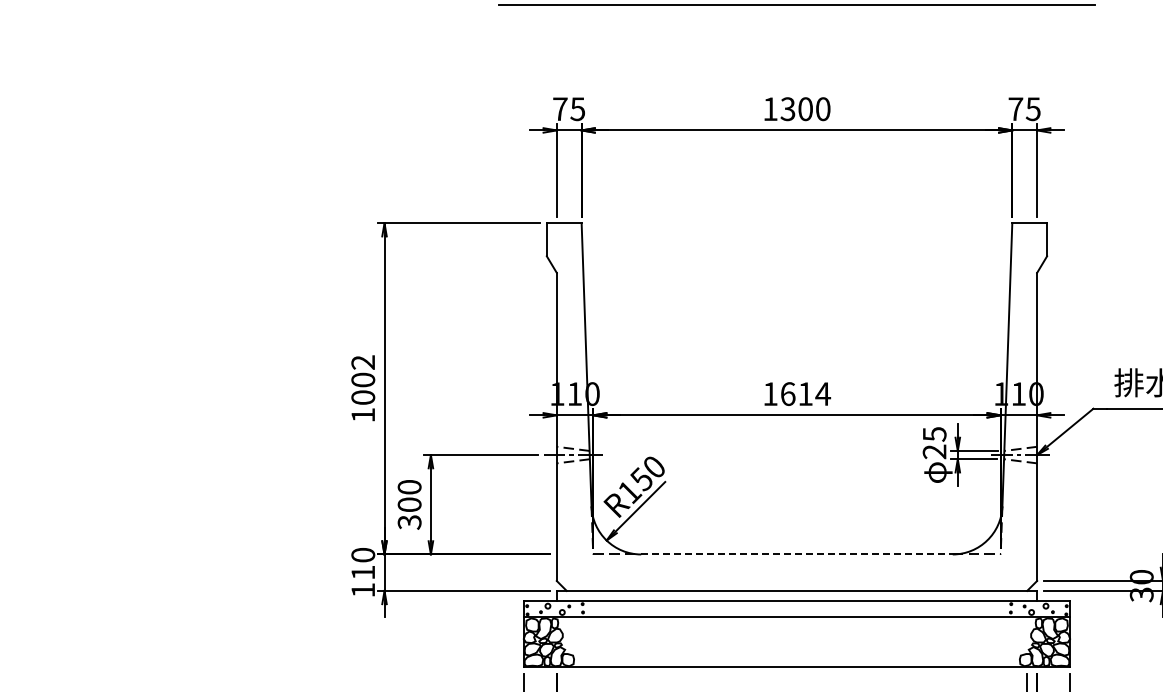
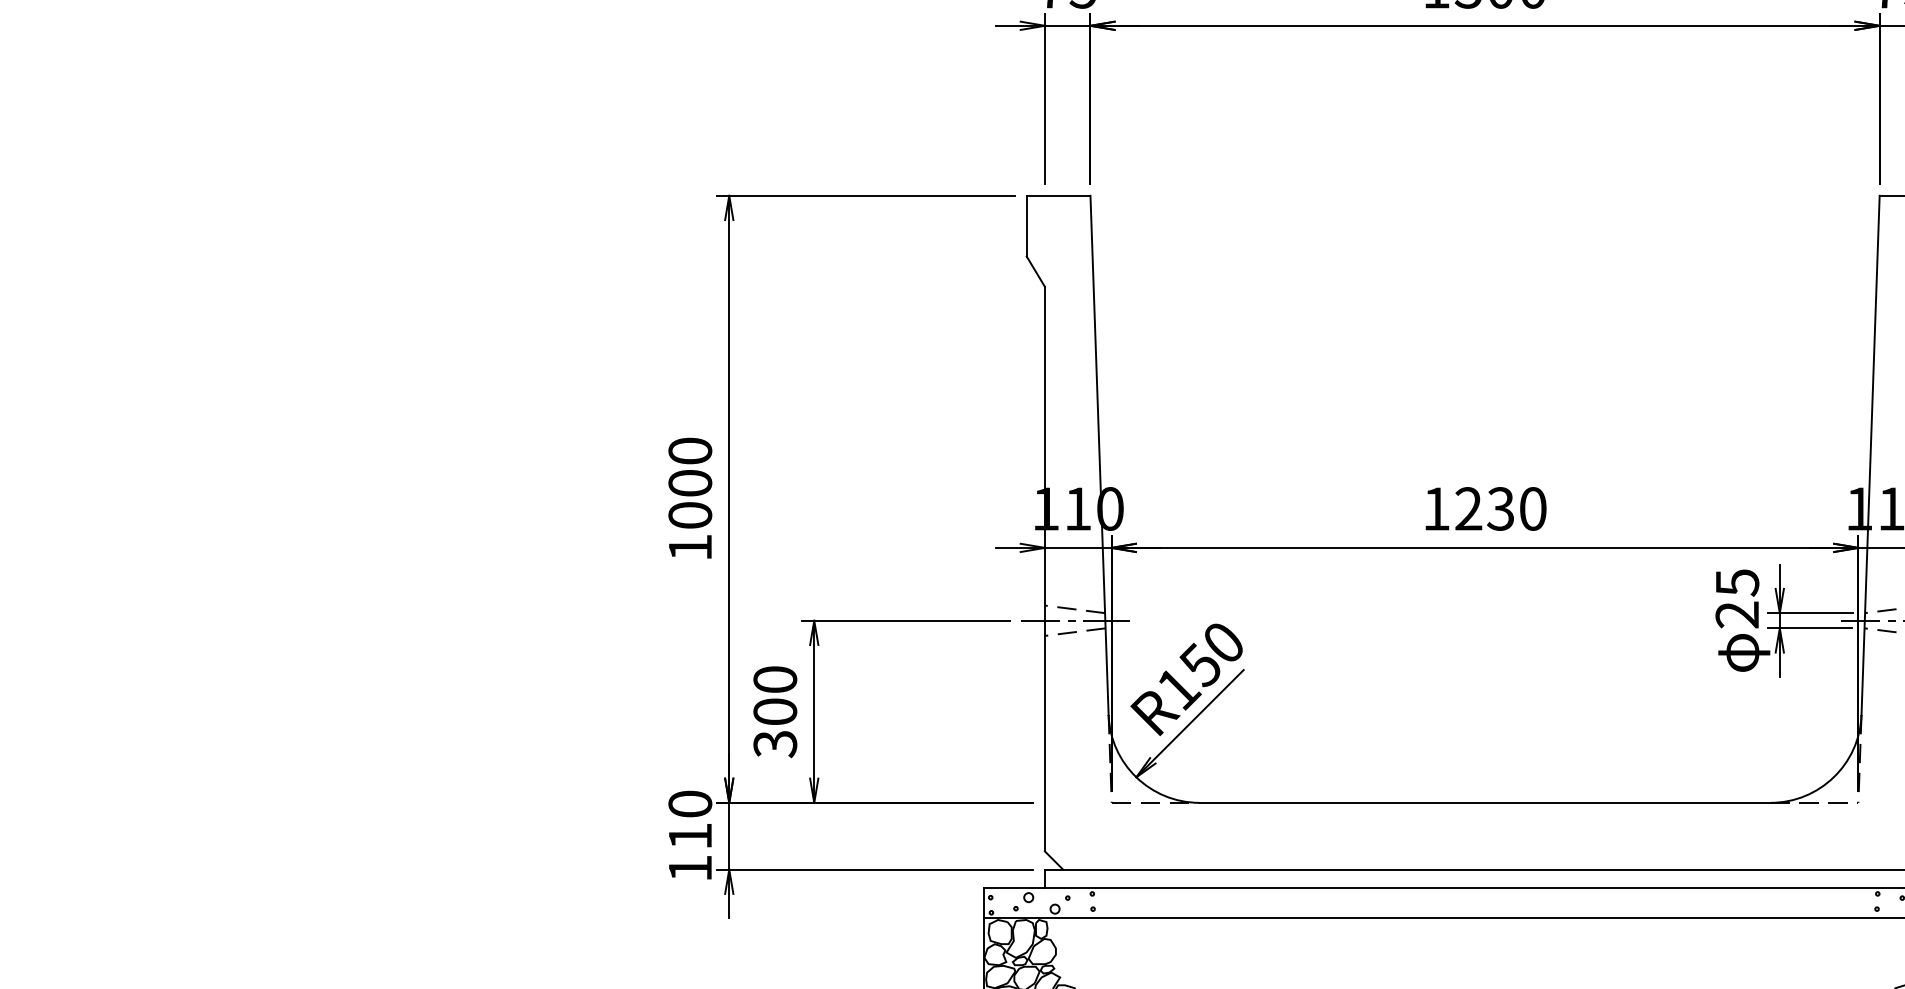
text: (363, 362) -> (690, 451), 1002 -> 1000
text: (805, 394) -> (1500, 509), 1614 -> 1230
line: (796, 554) -> (1484, 802), dashed -> solid

